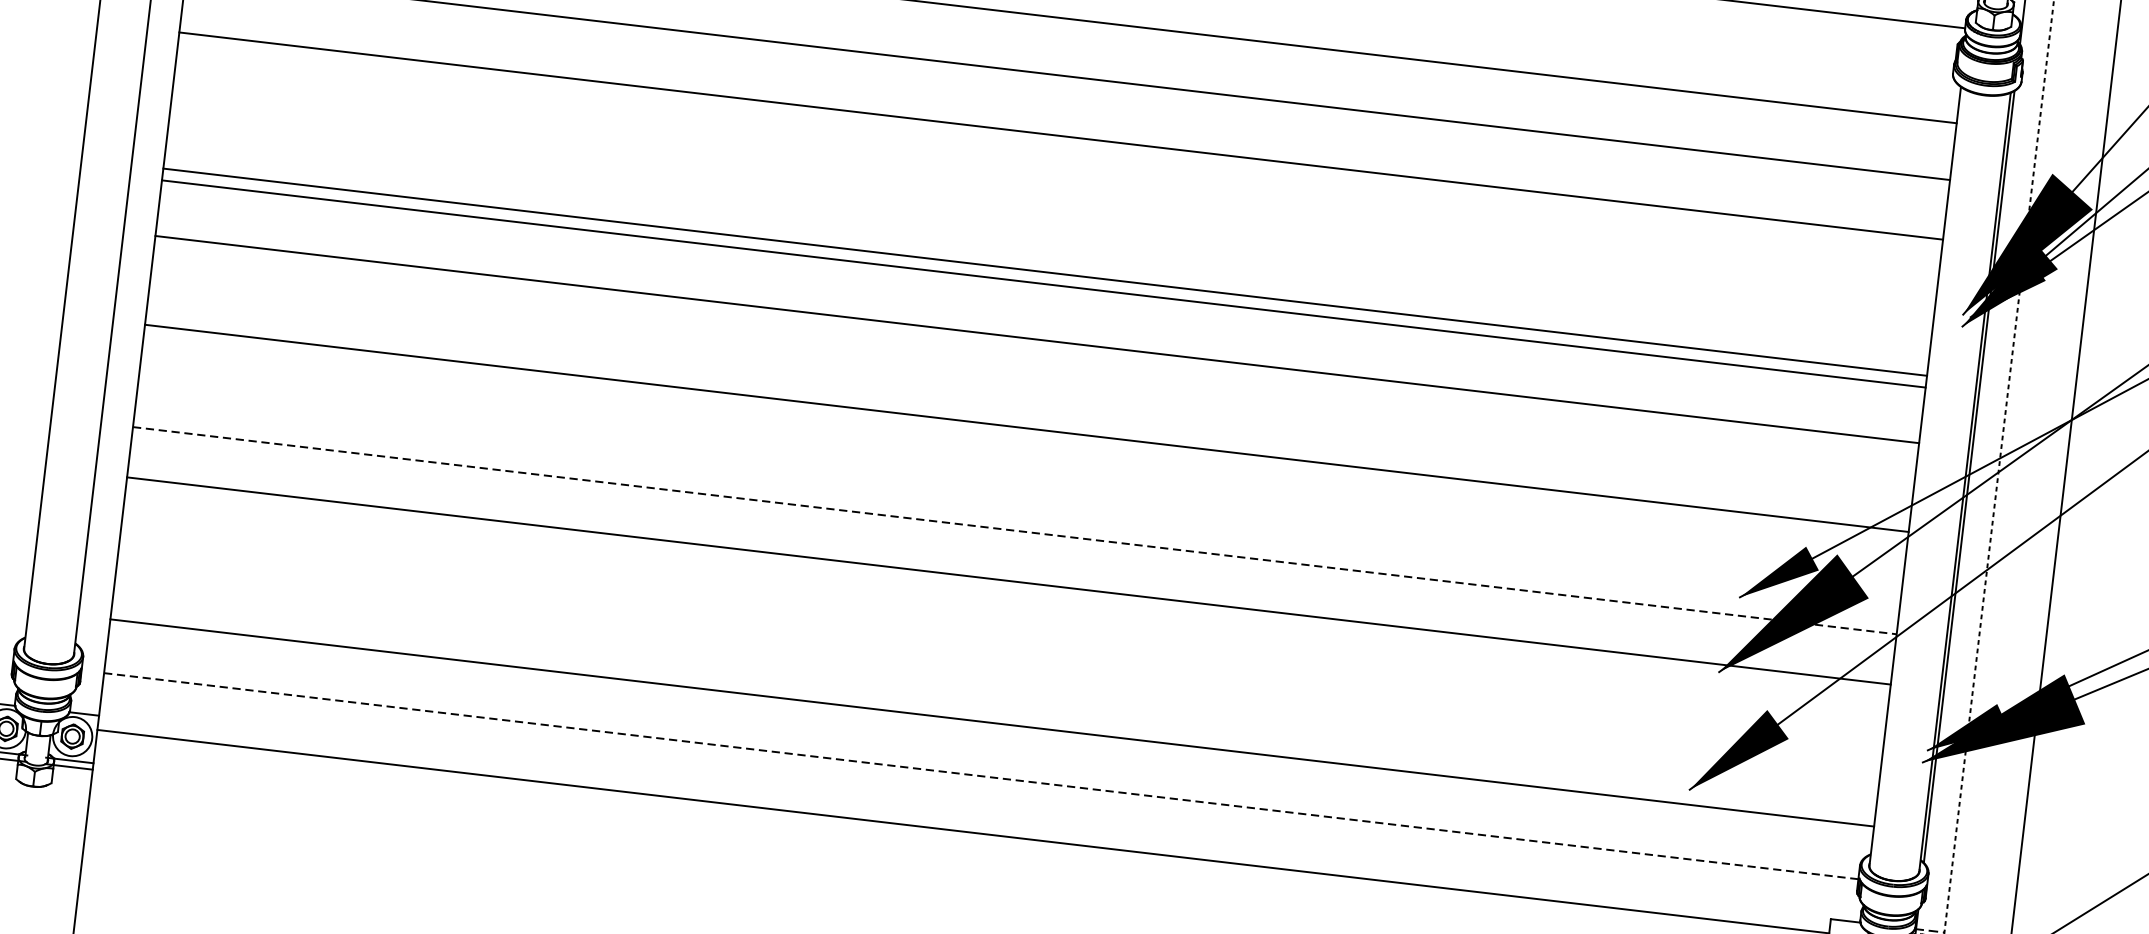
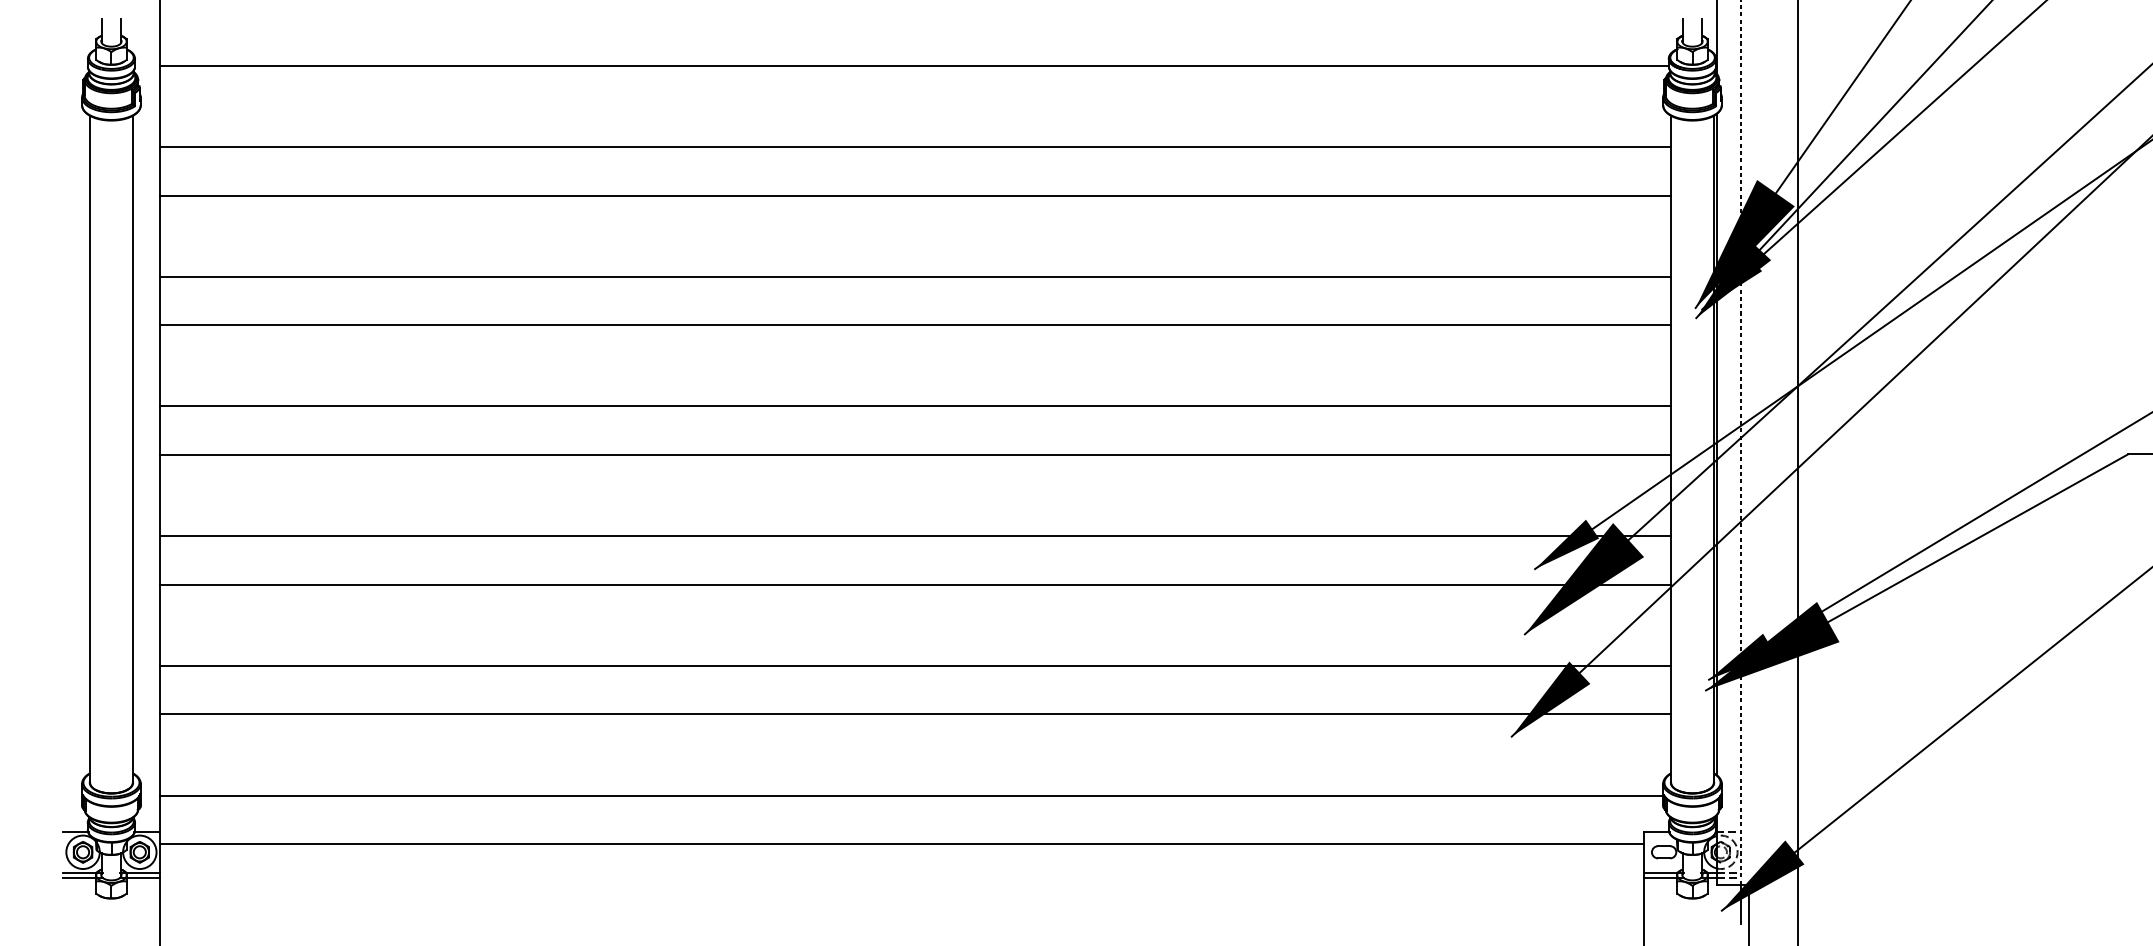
line: (1061, 135) -> (915, 276), moved
line: (1045, 272) -> (915, 325), moved
line: (1043, 284) -> (915, 406), moved
line: (1037, 340) -> (915, 455), moved
line: (1026, 428) -> (915, 536), moved
line: (1014, 530) -> (915, 584), dashed -> solid
line: (1008, 580) -> (915, 665), moved
line: (992, 722) -> (915, 714), moved
line: (981, 776) -> (911, 795), dashed -> solid

